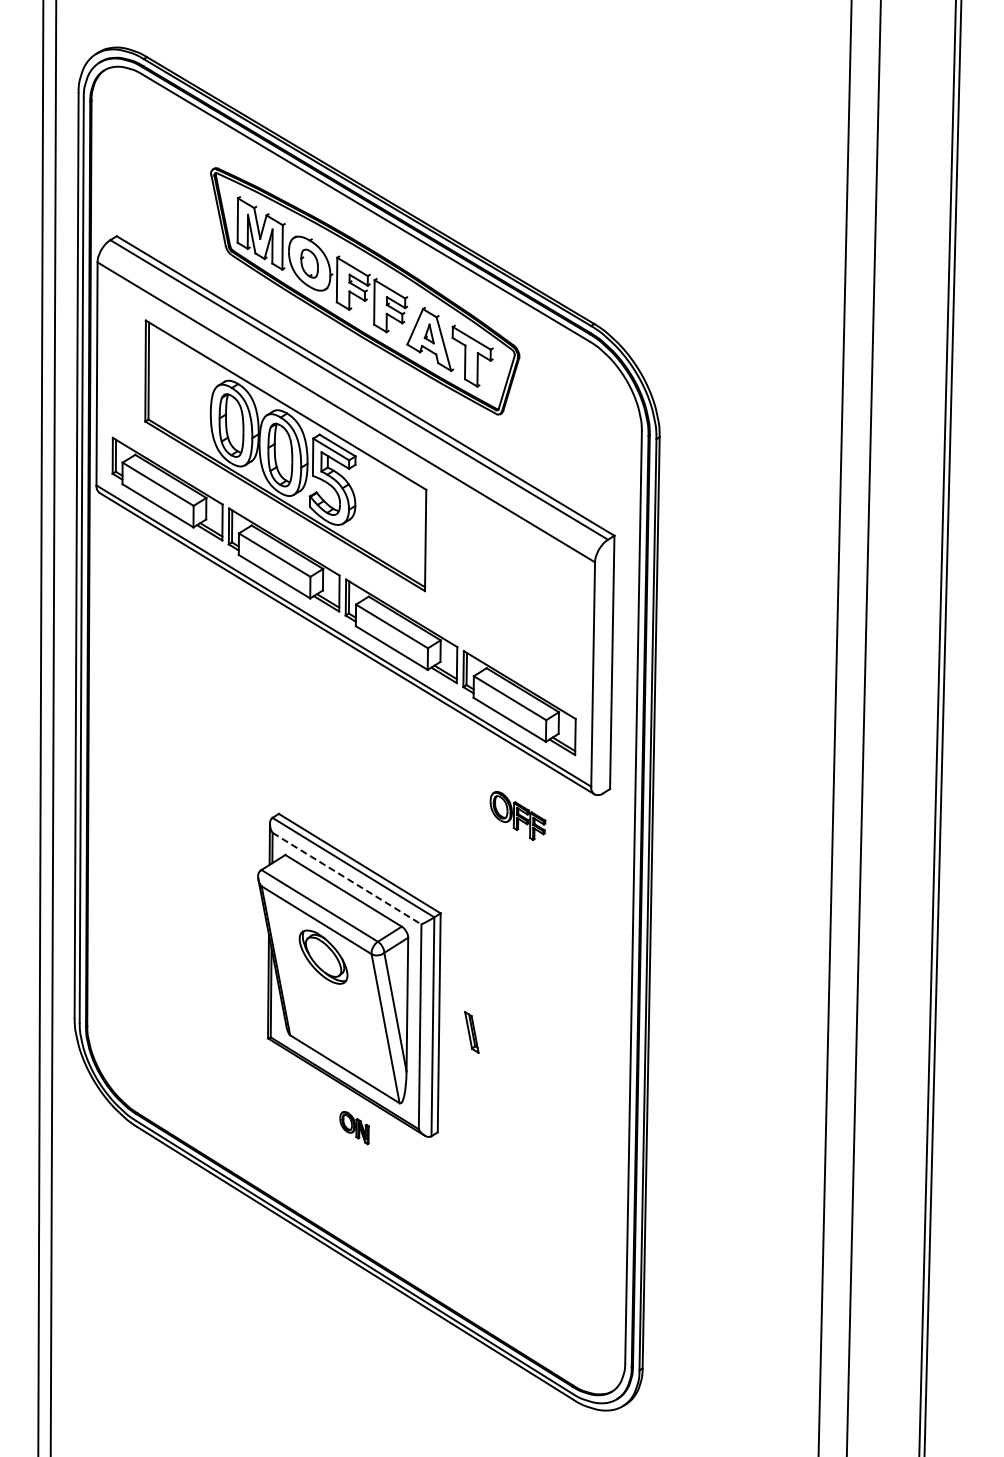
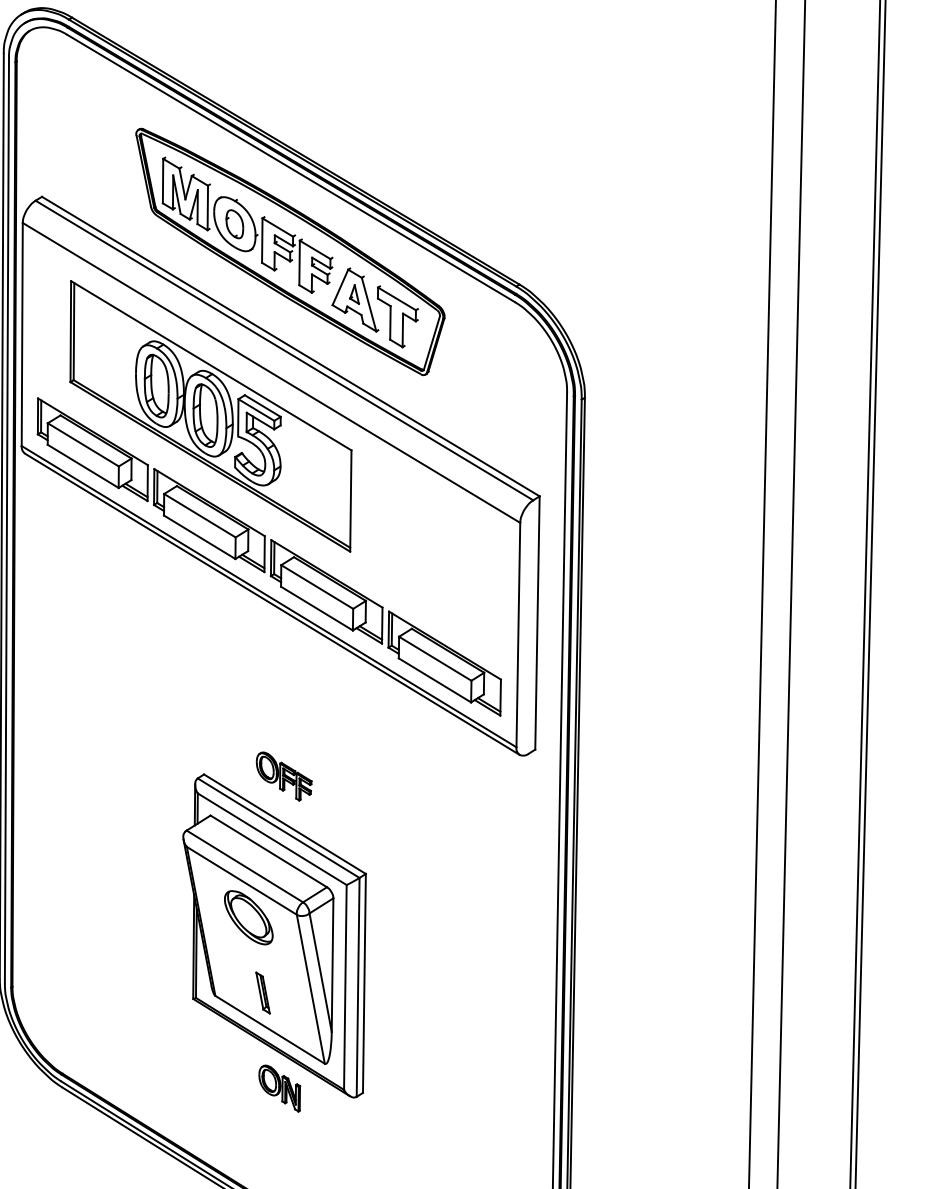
part: (517, 815) -> (283, 776), moved
line: (347, 878) -> (272, 839), dashed -> solid
part: (471, 1032) -> (262, 993), moved
part: (354, 1127) -> (279, 1088), size x1.43

